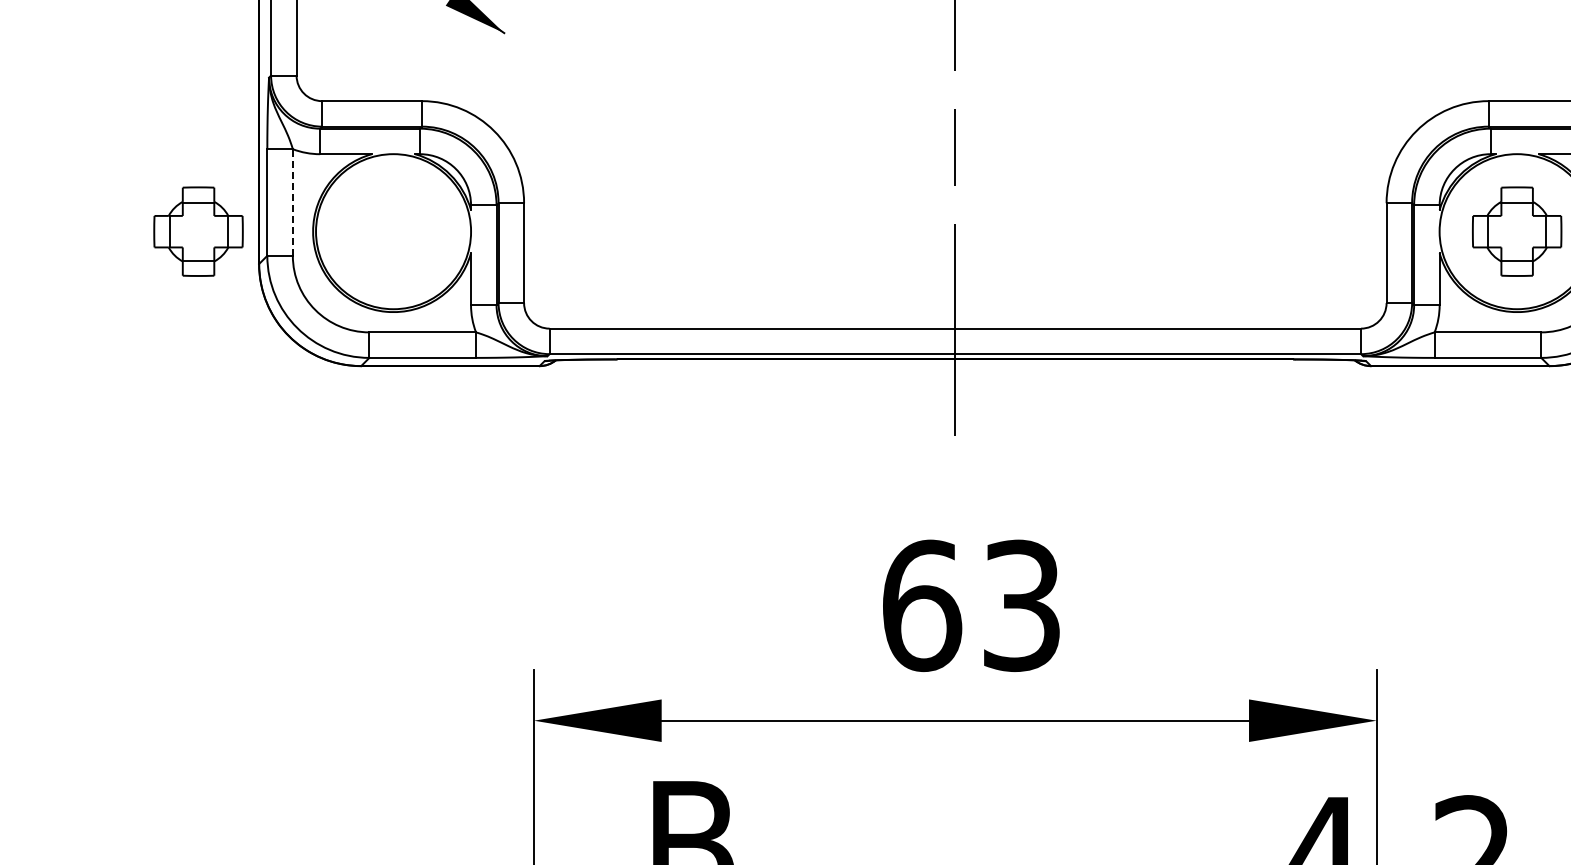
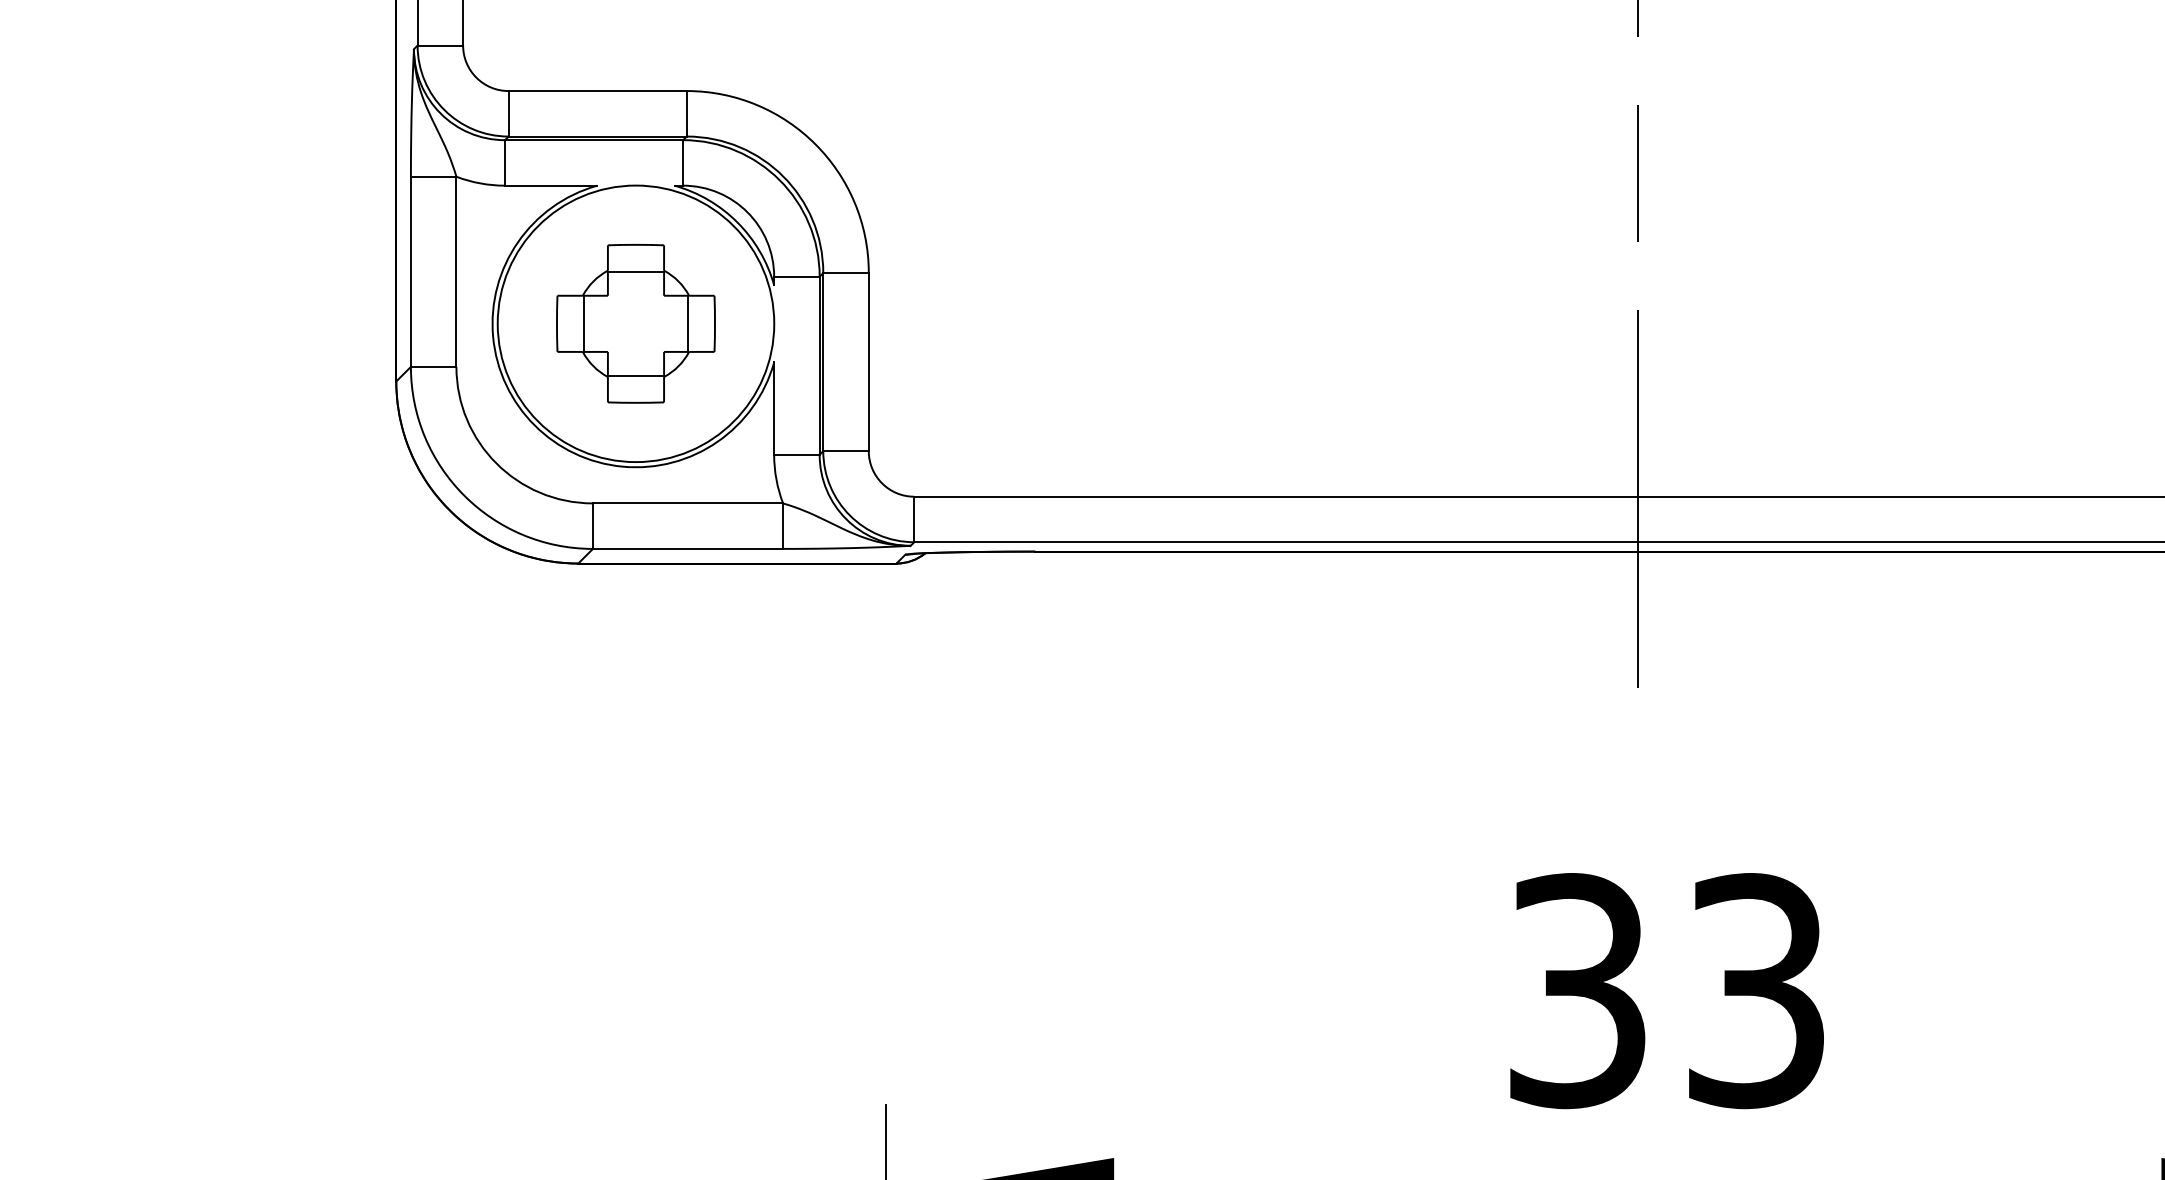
line: (292, 202) -> (455, 271), dashed -> solid
part: (198, 231) -> (635, 323), moved
text: (922, 605) -> (1579, 990), 63 -> 33

